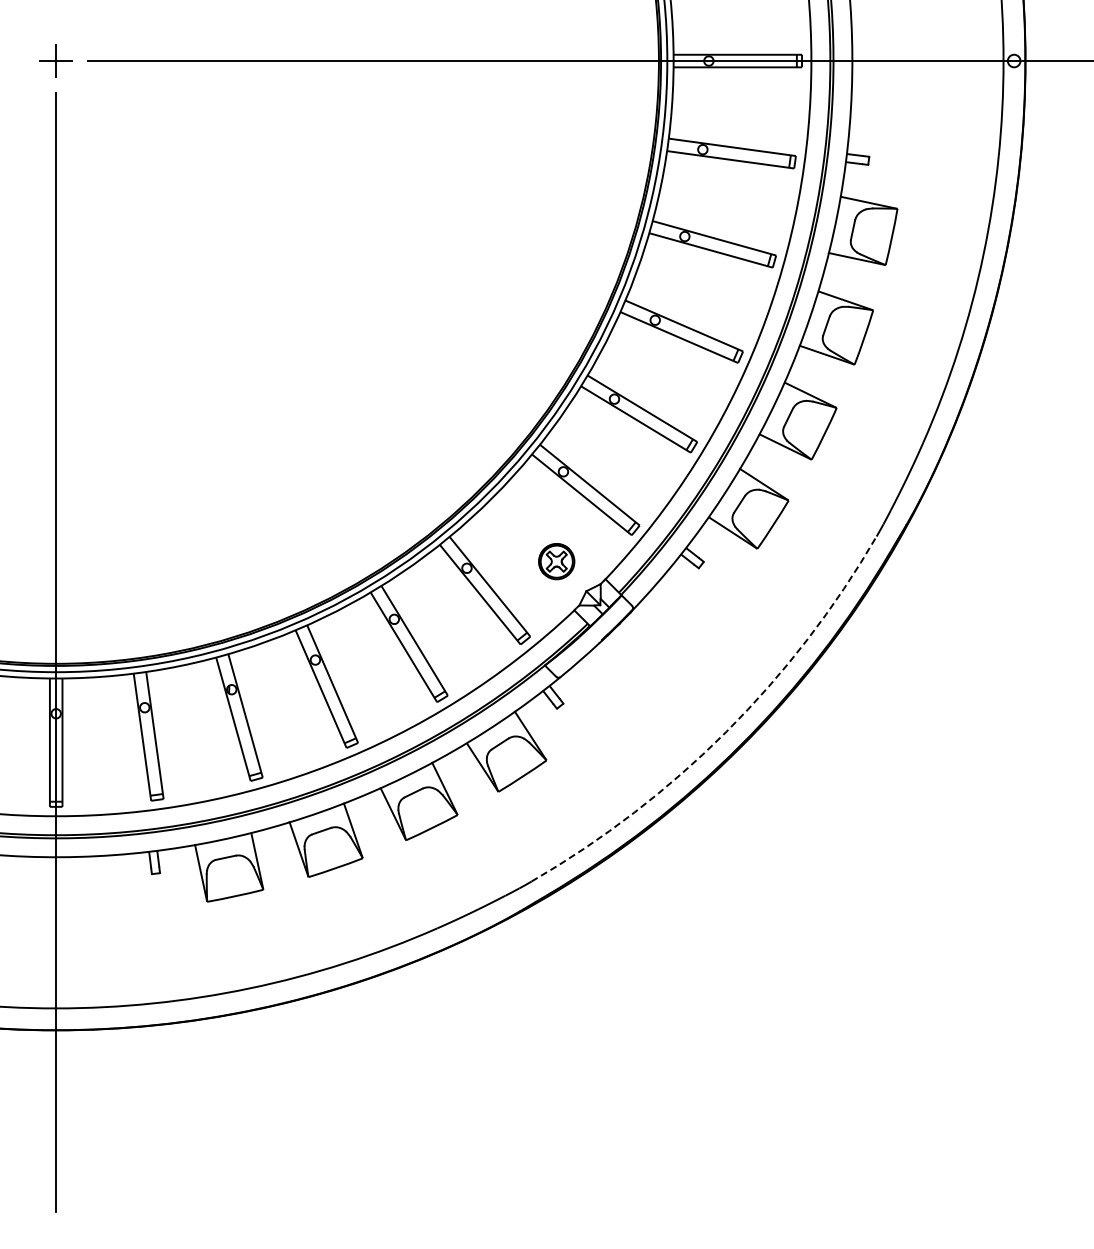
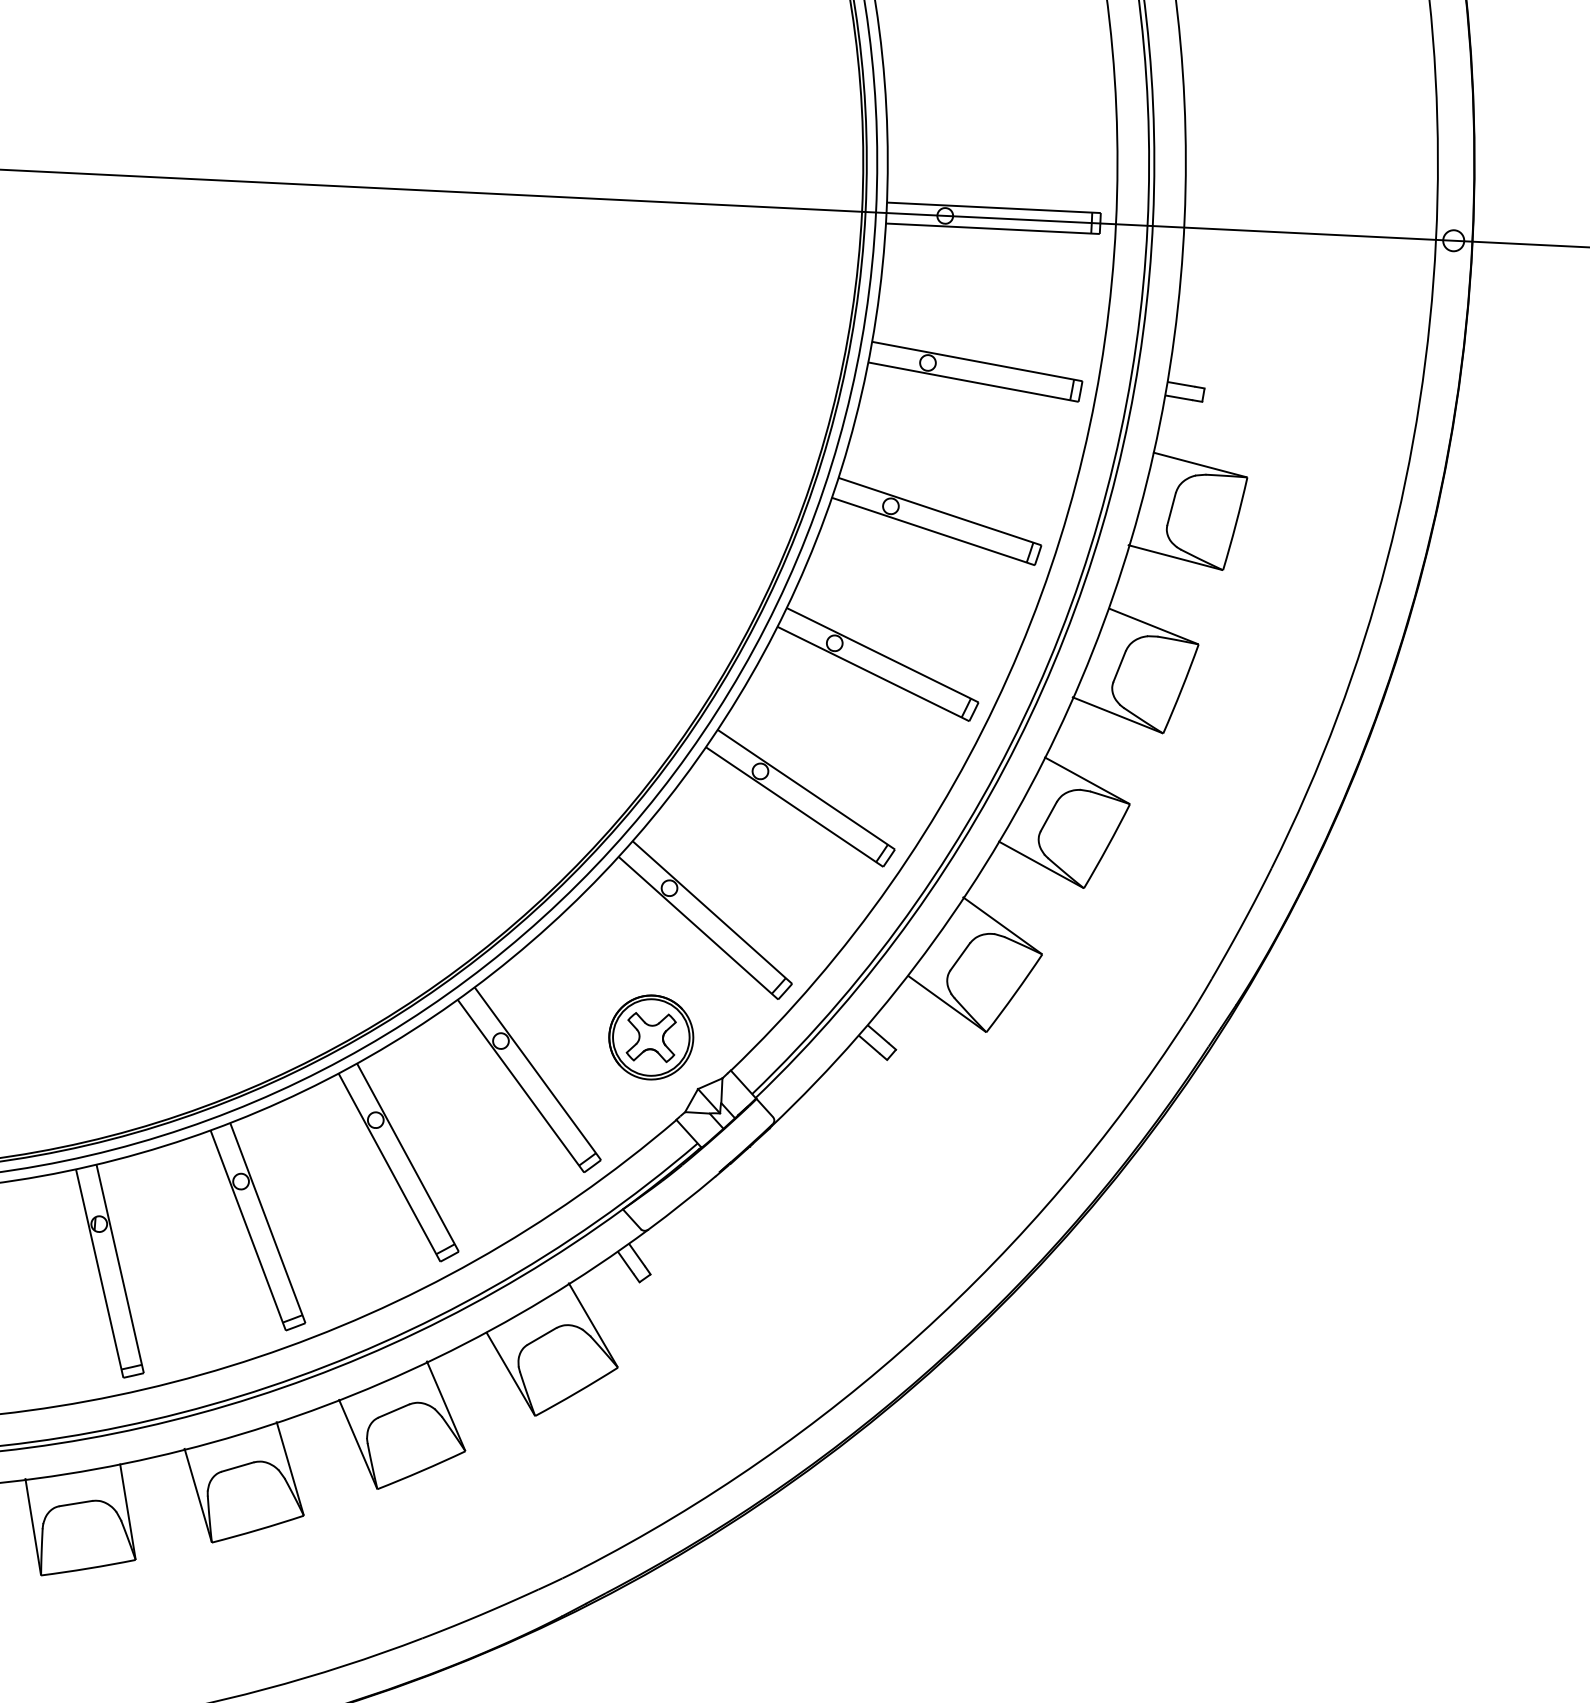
part: (556, 561) -> (650, 1037), size x1.43
arc: (726, 731) -> (919, 1334), dashed -> solid

